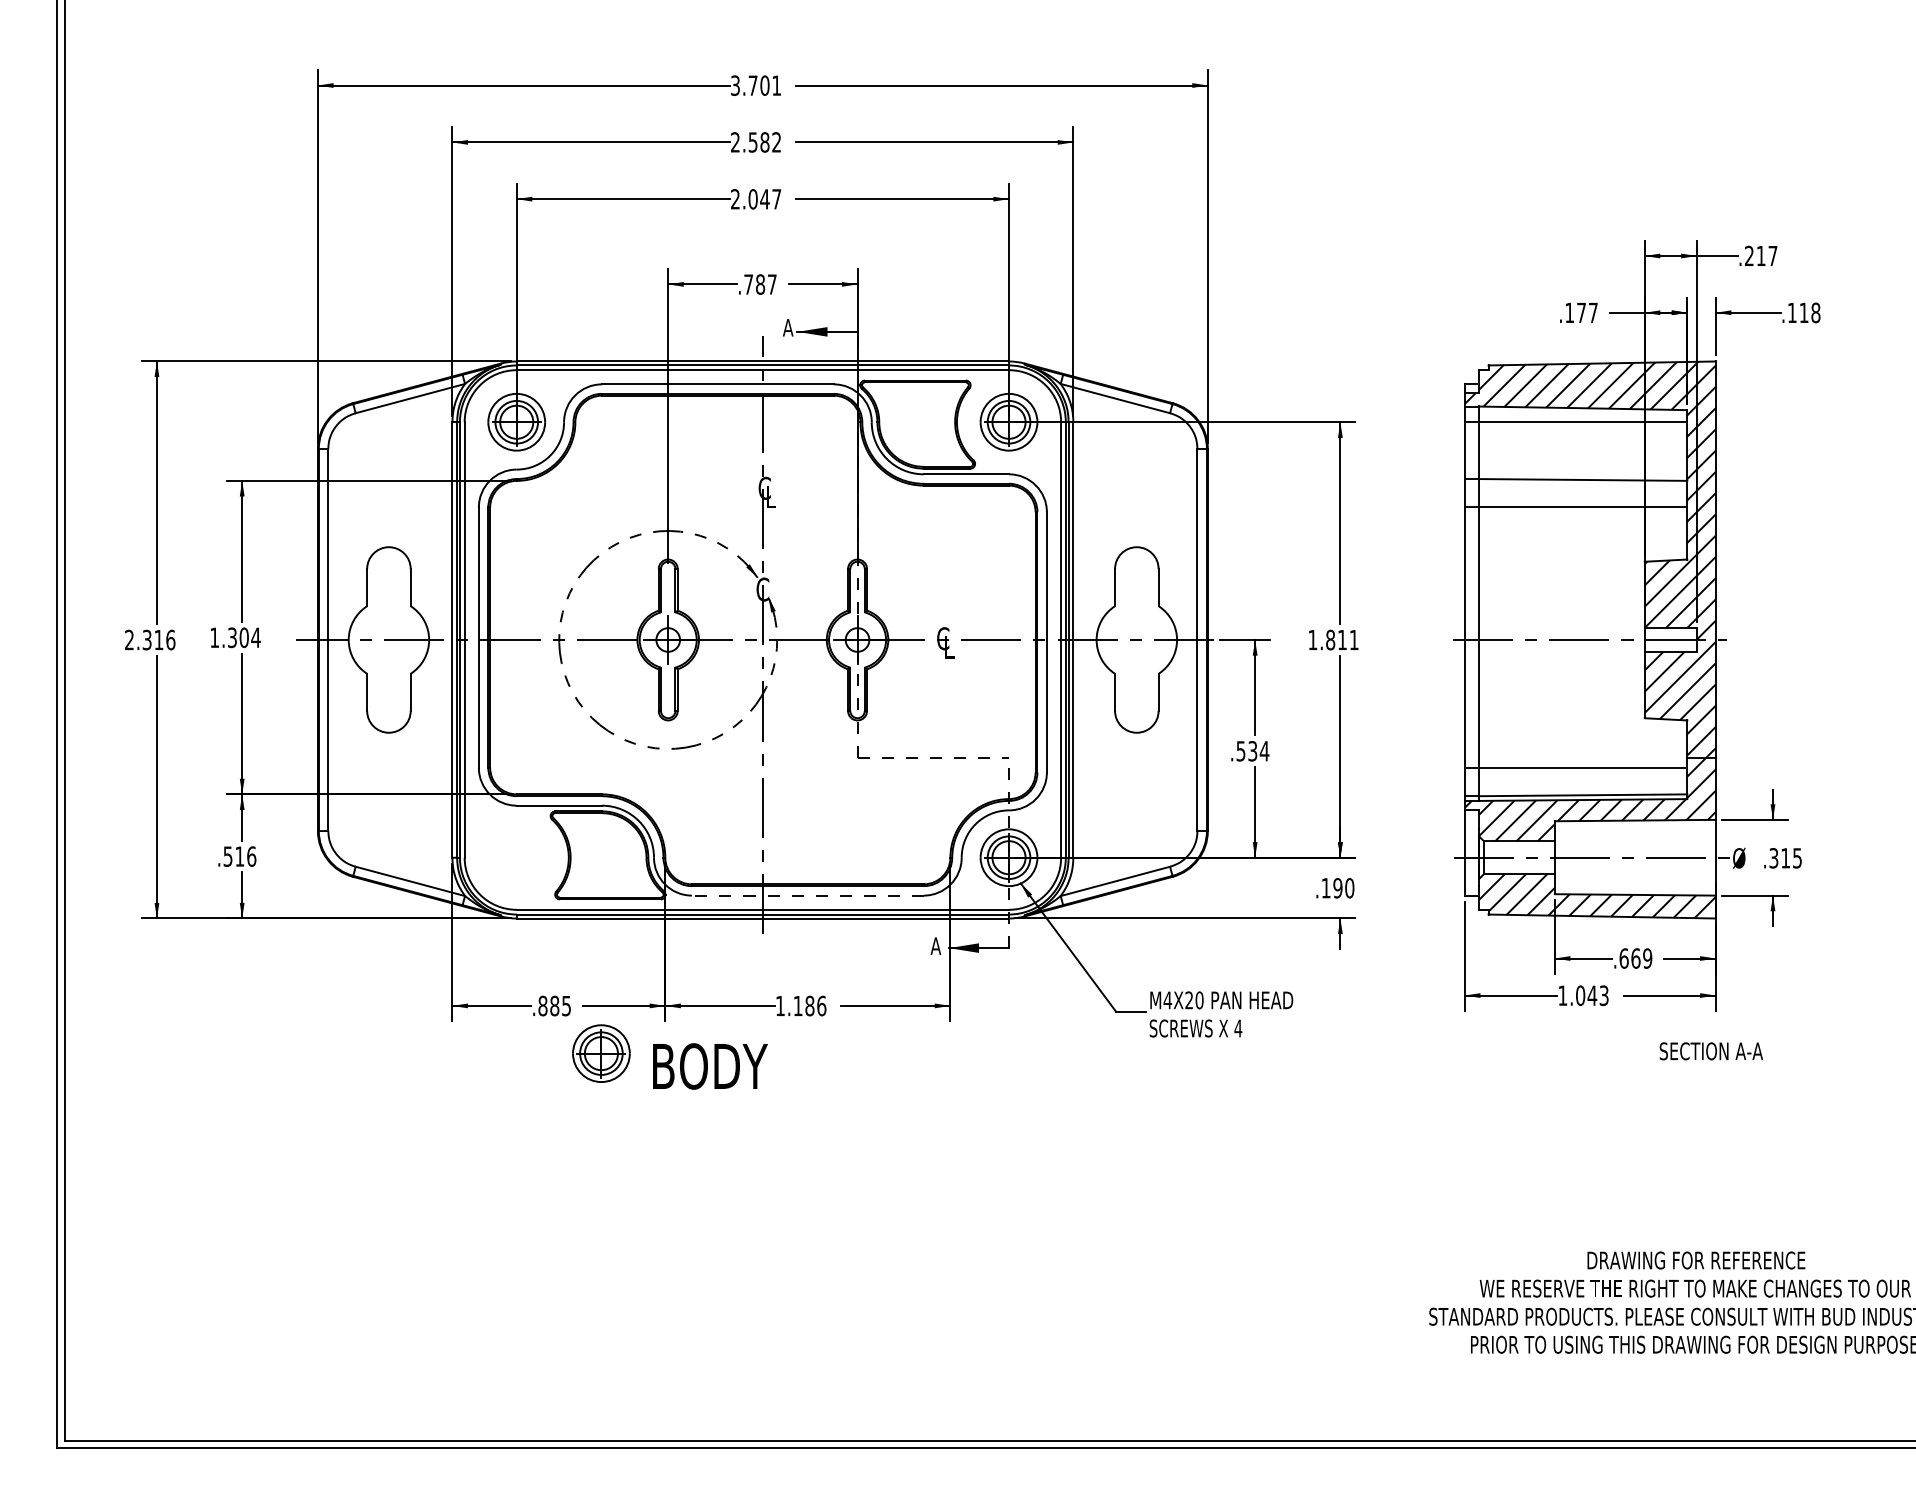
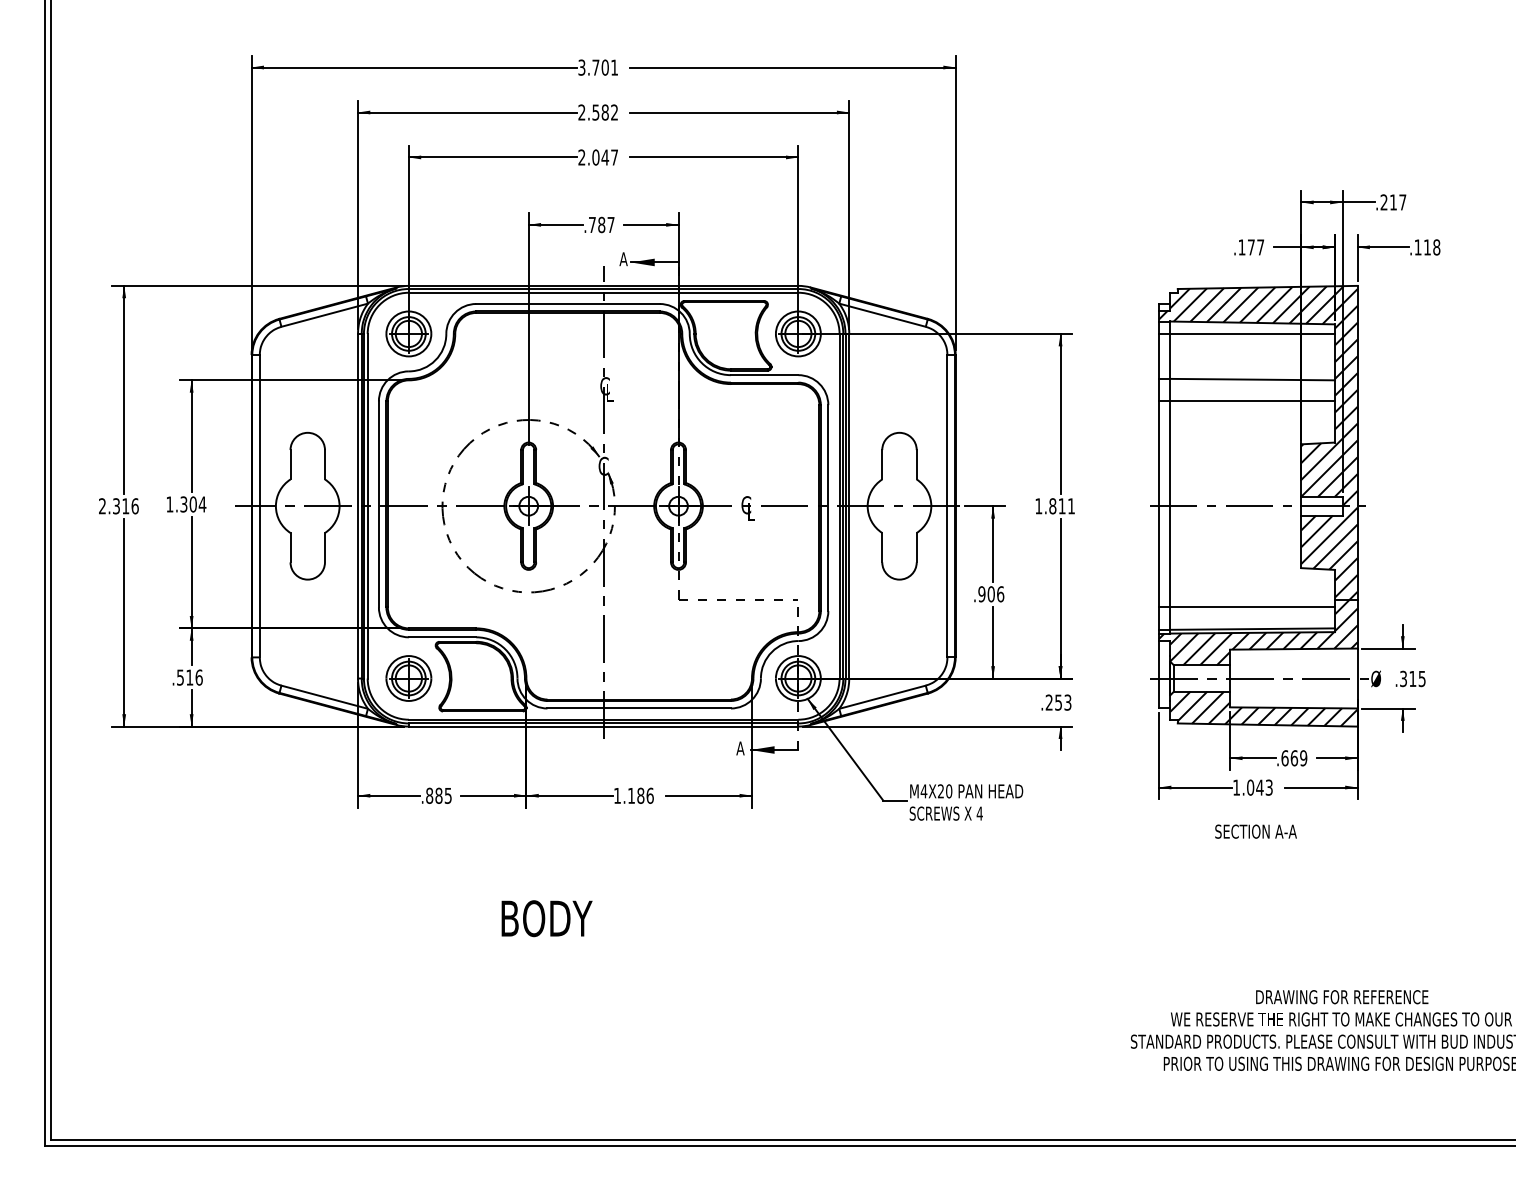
text: (1253, 751) -> (991, 594), .534 -> .906
text: (1337, 888) -> (1058, 702), .190 -> .253
line: (808, 895) -> (639, 708), dashed -> solid
text: (1710, 1051) -> (1255, 831), moved
part: (600, 1053) -> (408, 678), moved
text: (709, 1066) -> (546, 918), moved

